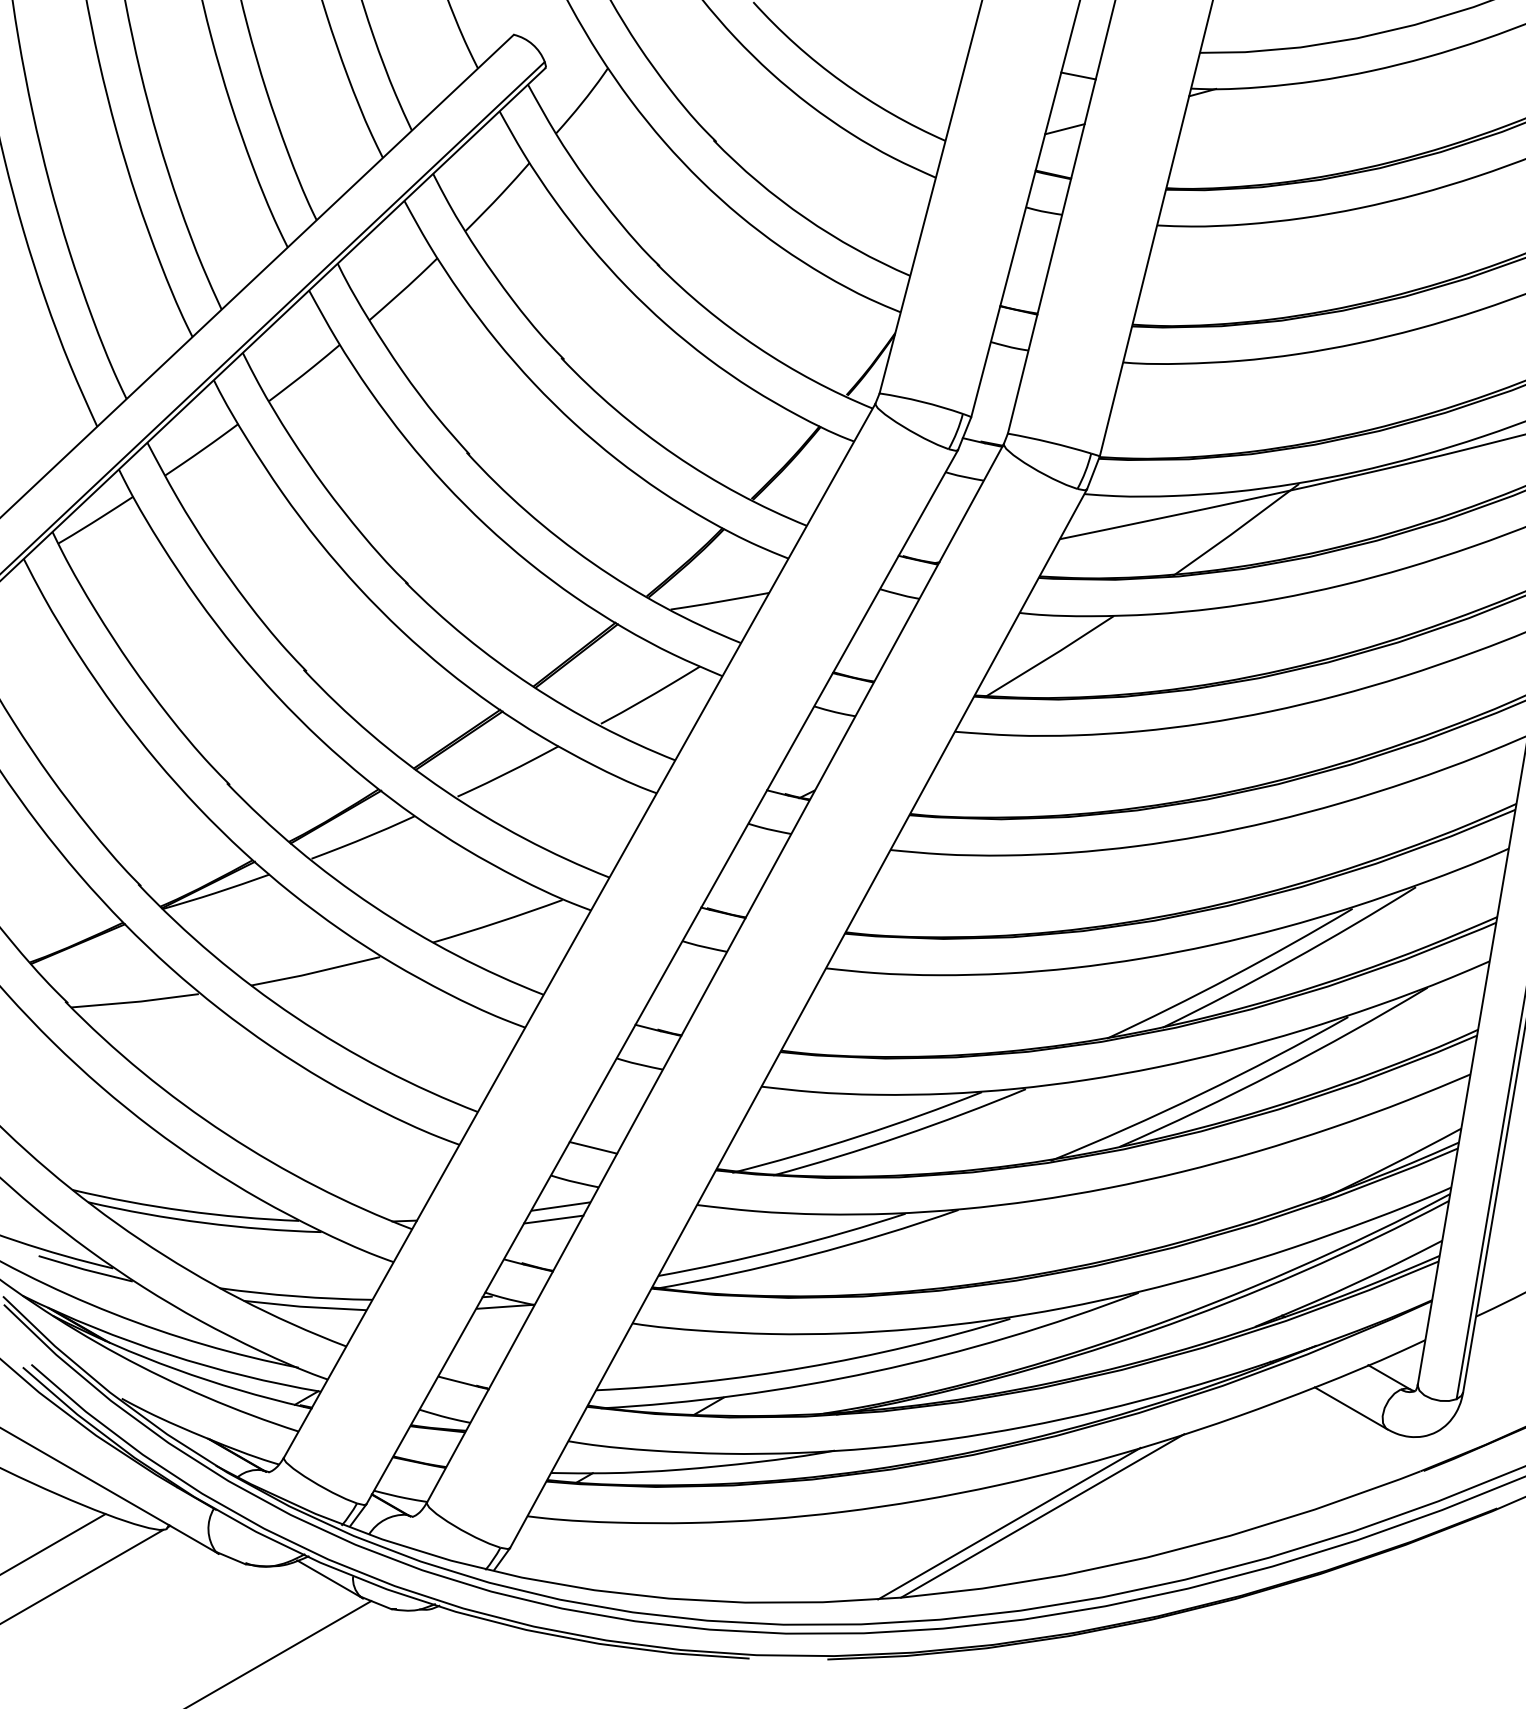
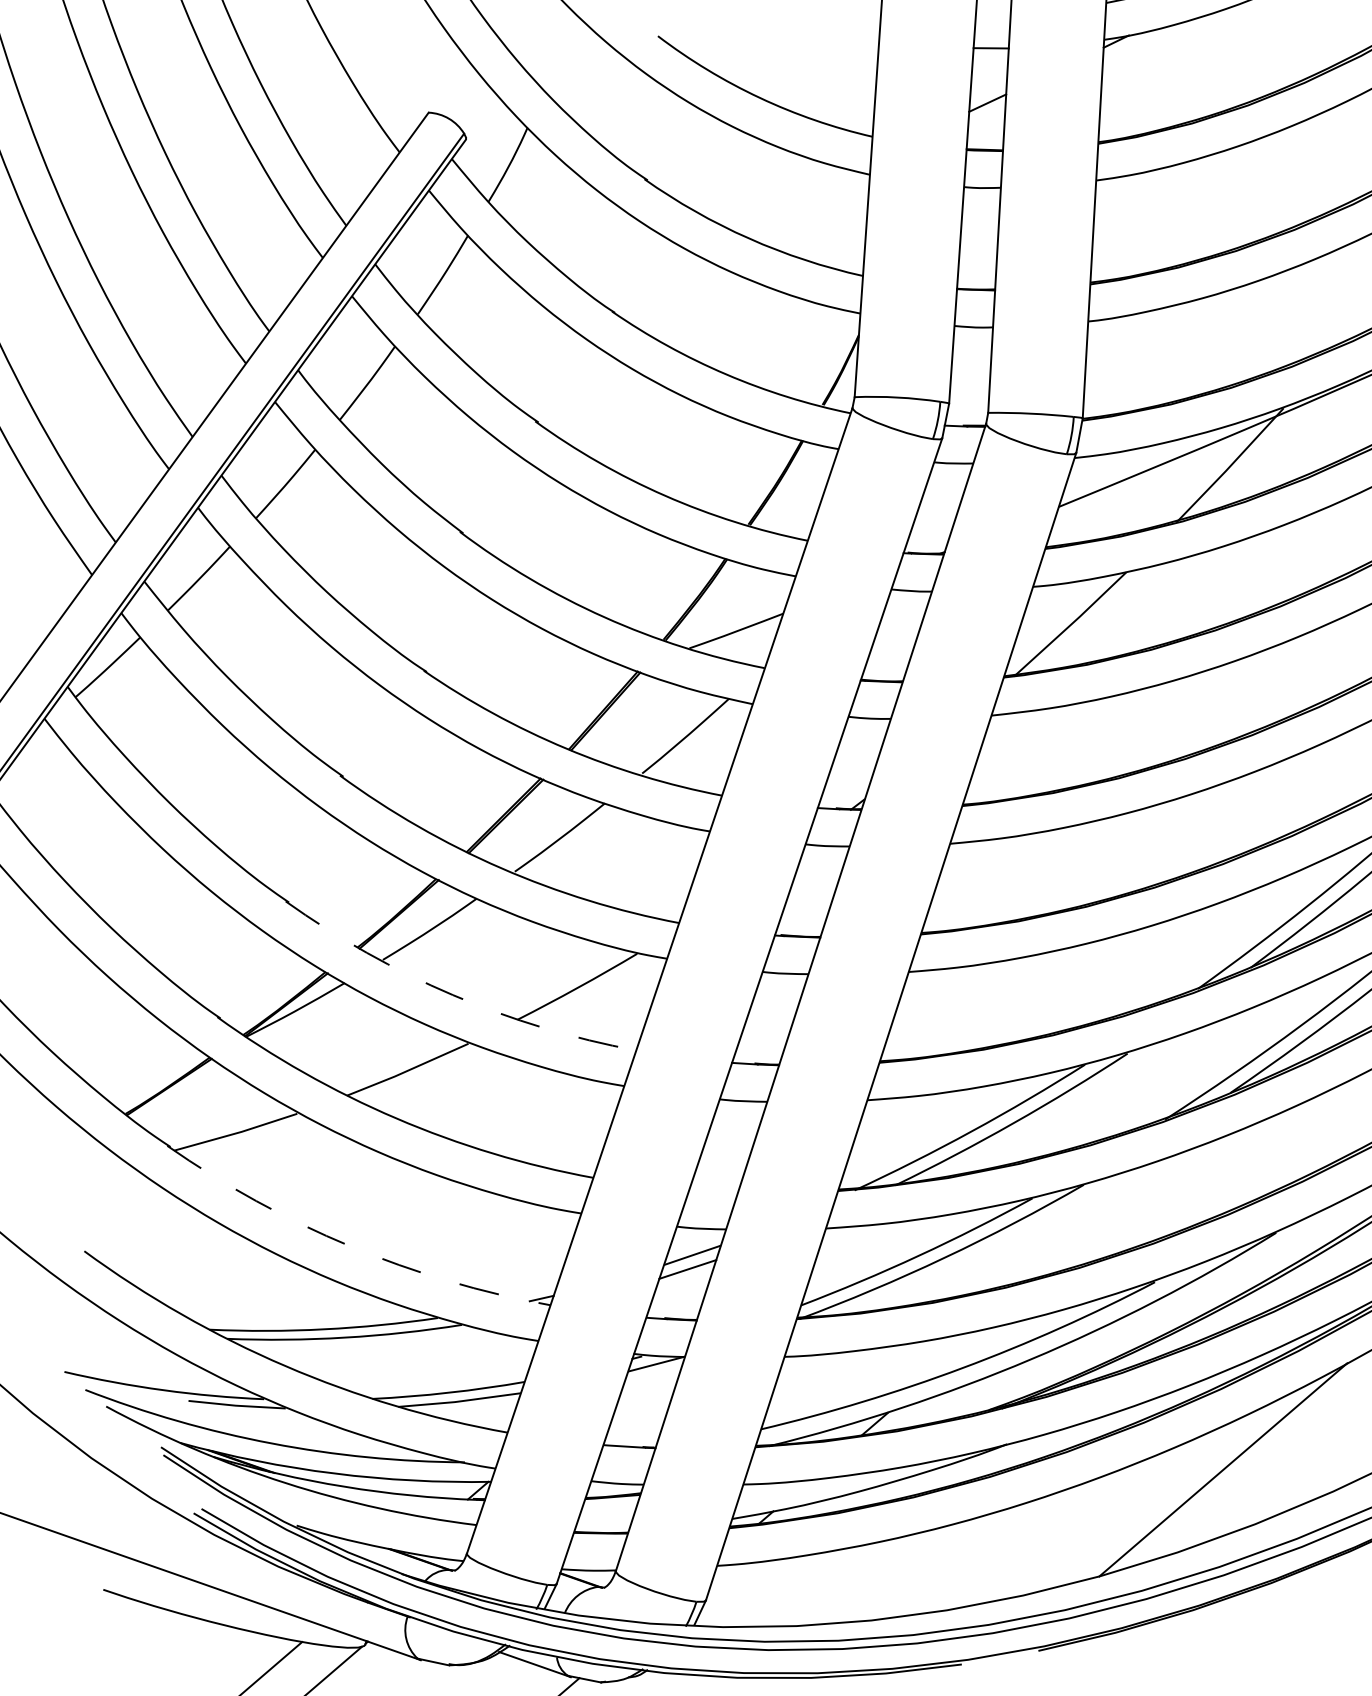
arc: (373, 906) -> (452, 995), solid -> dashed
arc: (226, 1134) -> (350, 1246), solid -> dashed
line: (593, 1147) -> (713, 1191), removed
line: (1009, 1523) -> (1192, 1483), removed

